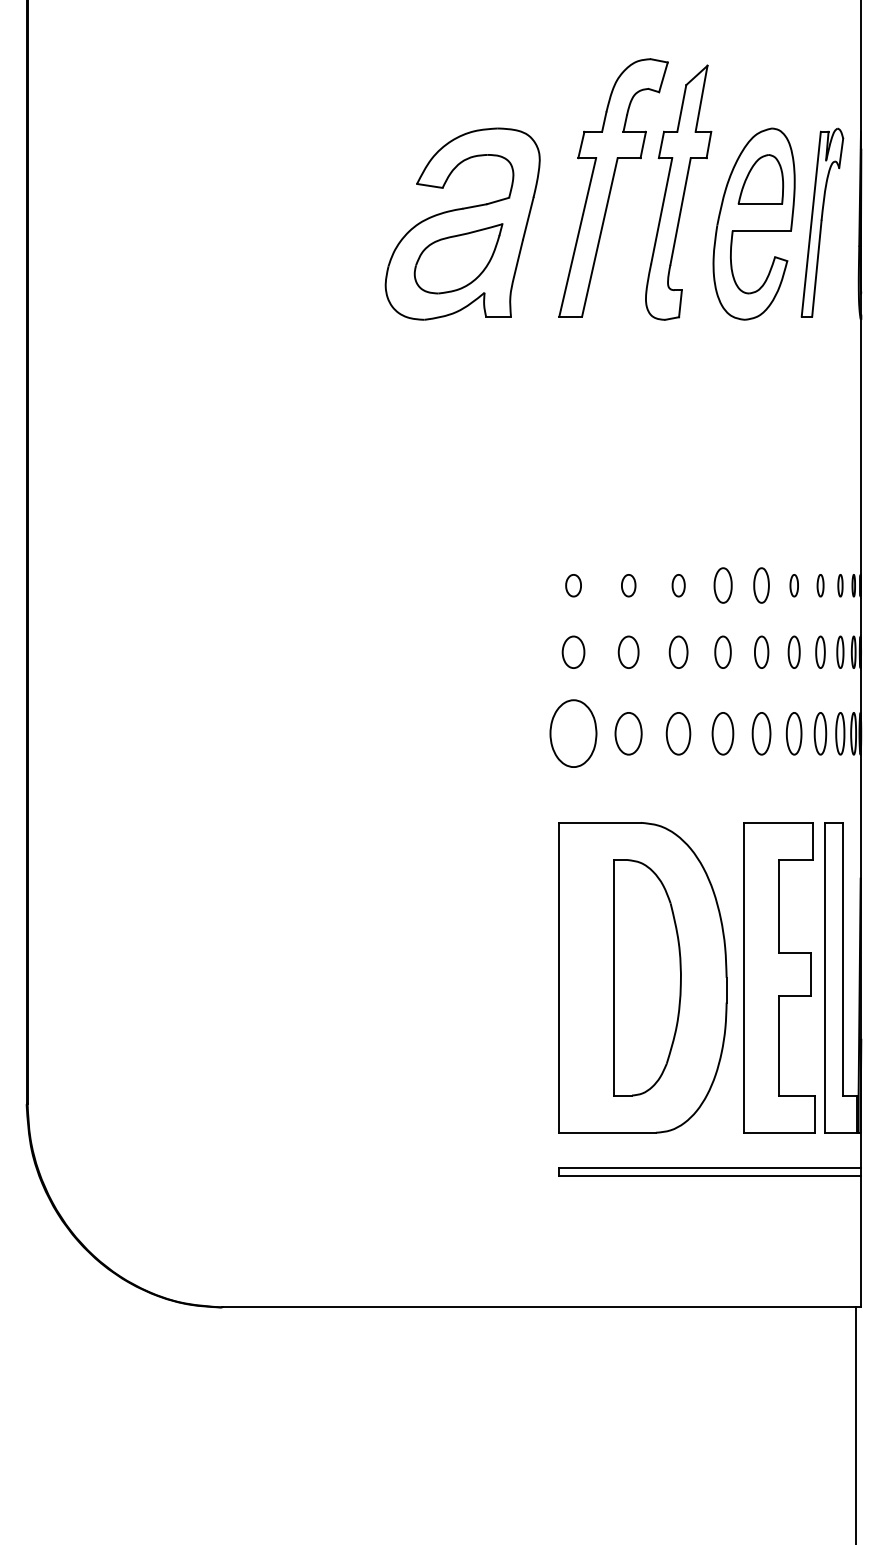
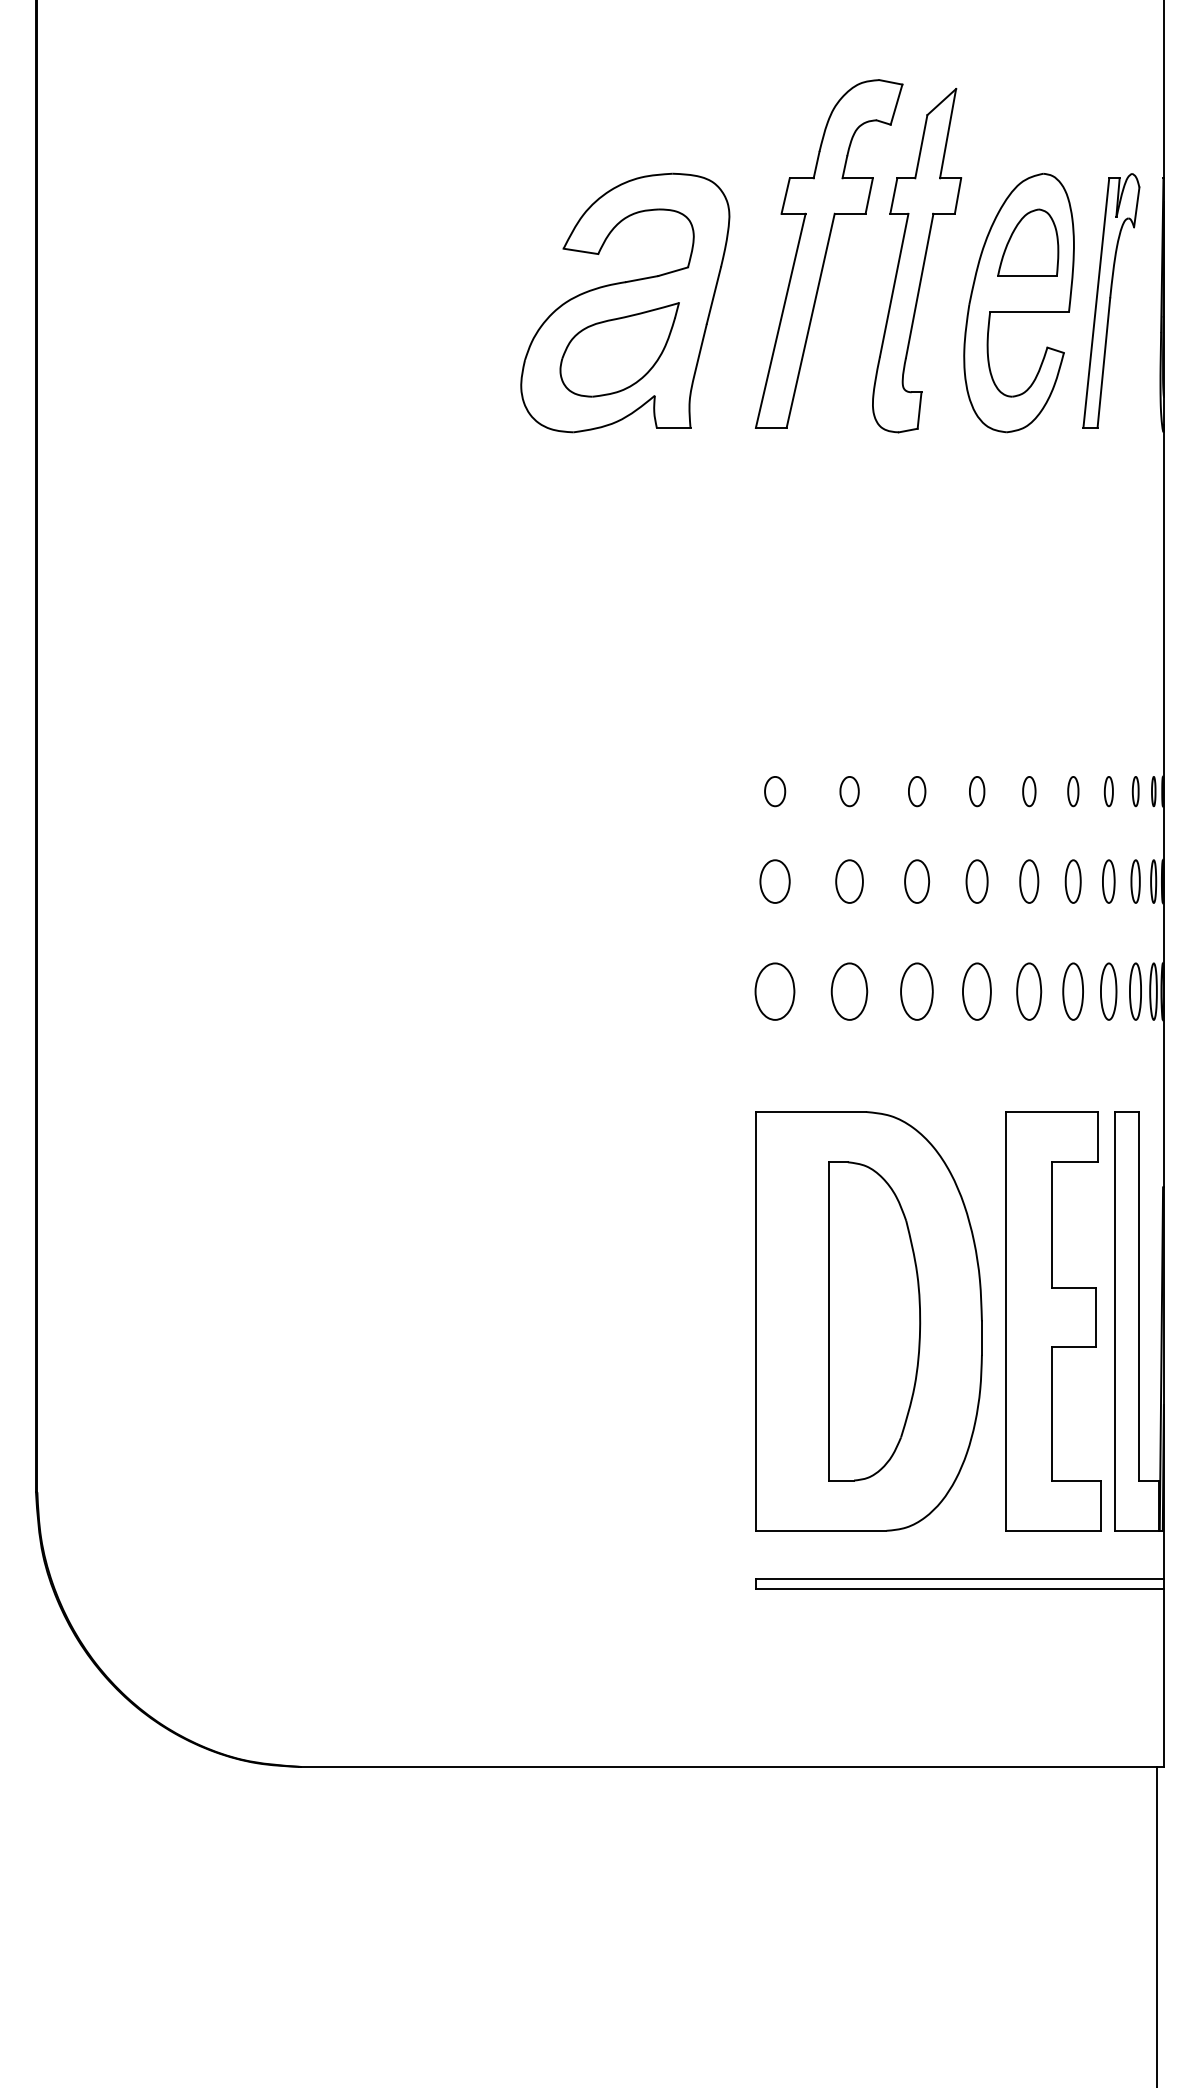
part: (722, 585) -> (976, 791), size x0.62
part: (761, 585) -> (1029, 791), size x0.62
part: (573, 733) -> (774, 991), size x0.62

